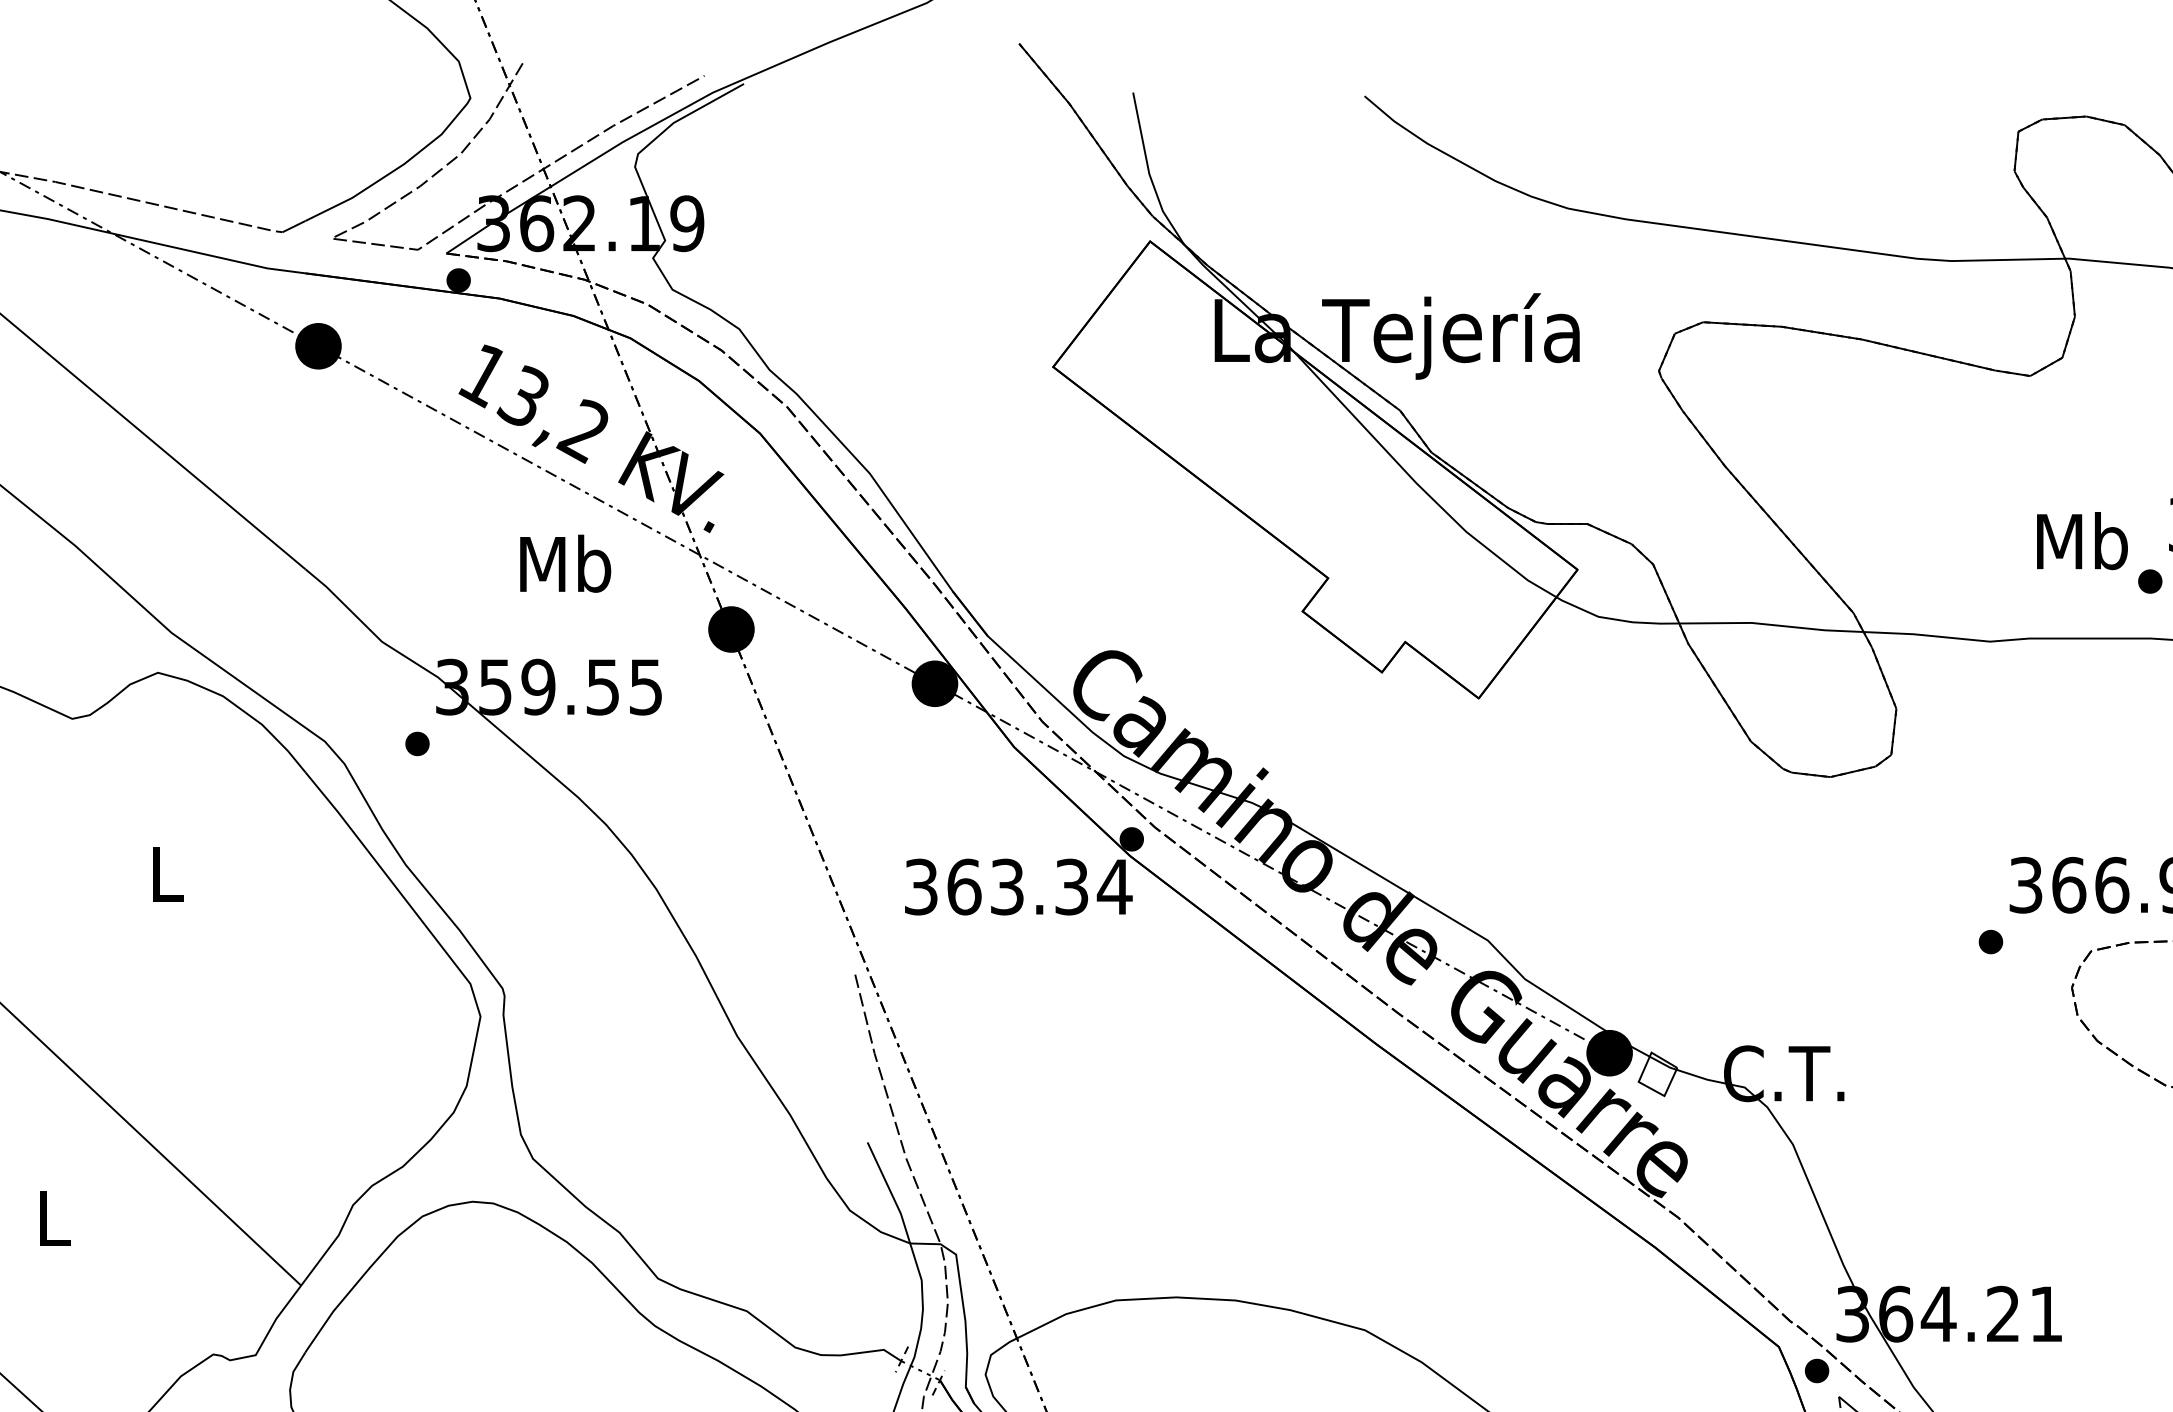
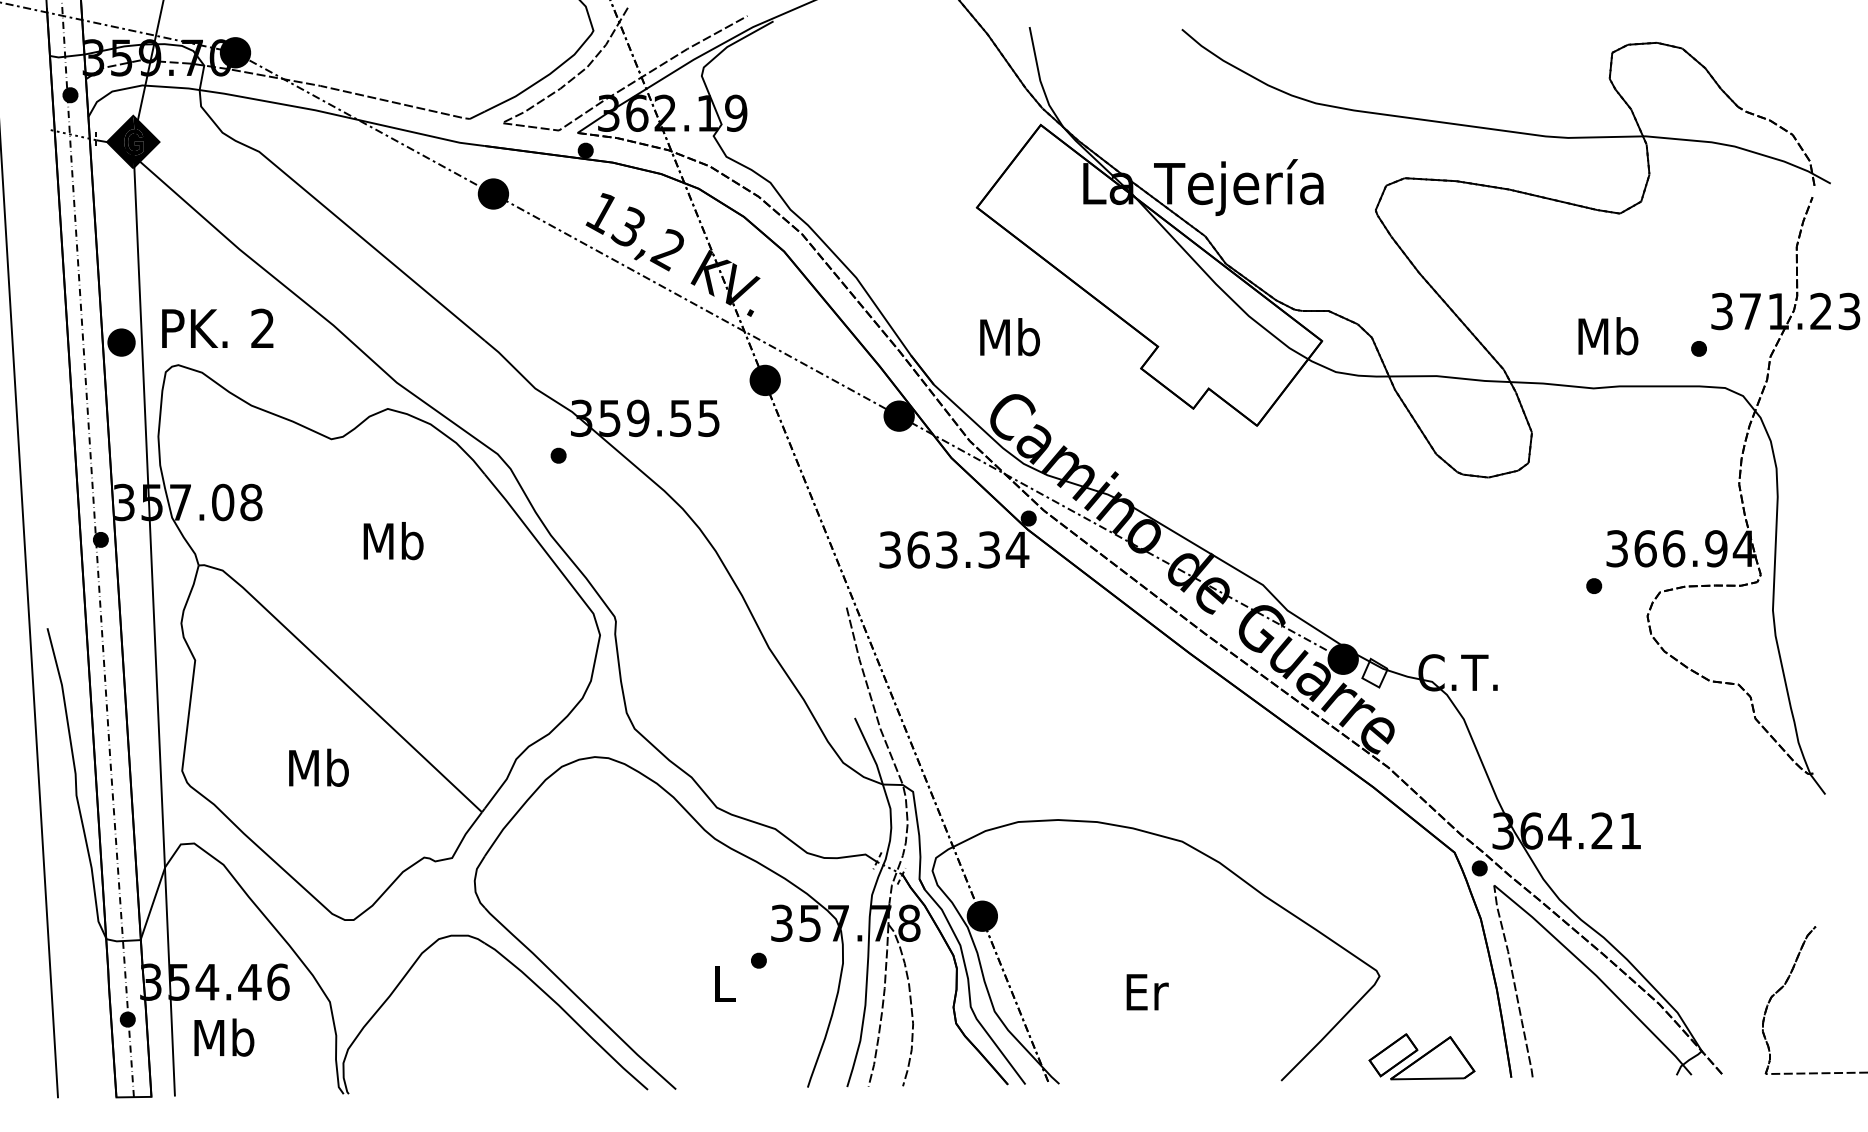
text: (2082, 541) -> (1608, 336), moved
text: (564, 564) -> (1009, 337), moved
text: (166, 874) -> (393, 541), L -> Mb
text: (52, 1217) -> (318, 767), L -> Mb

